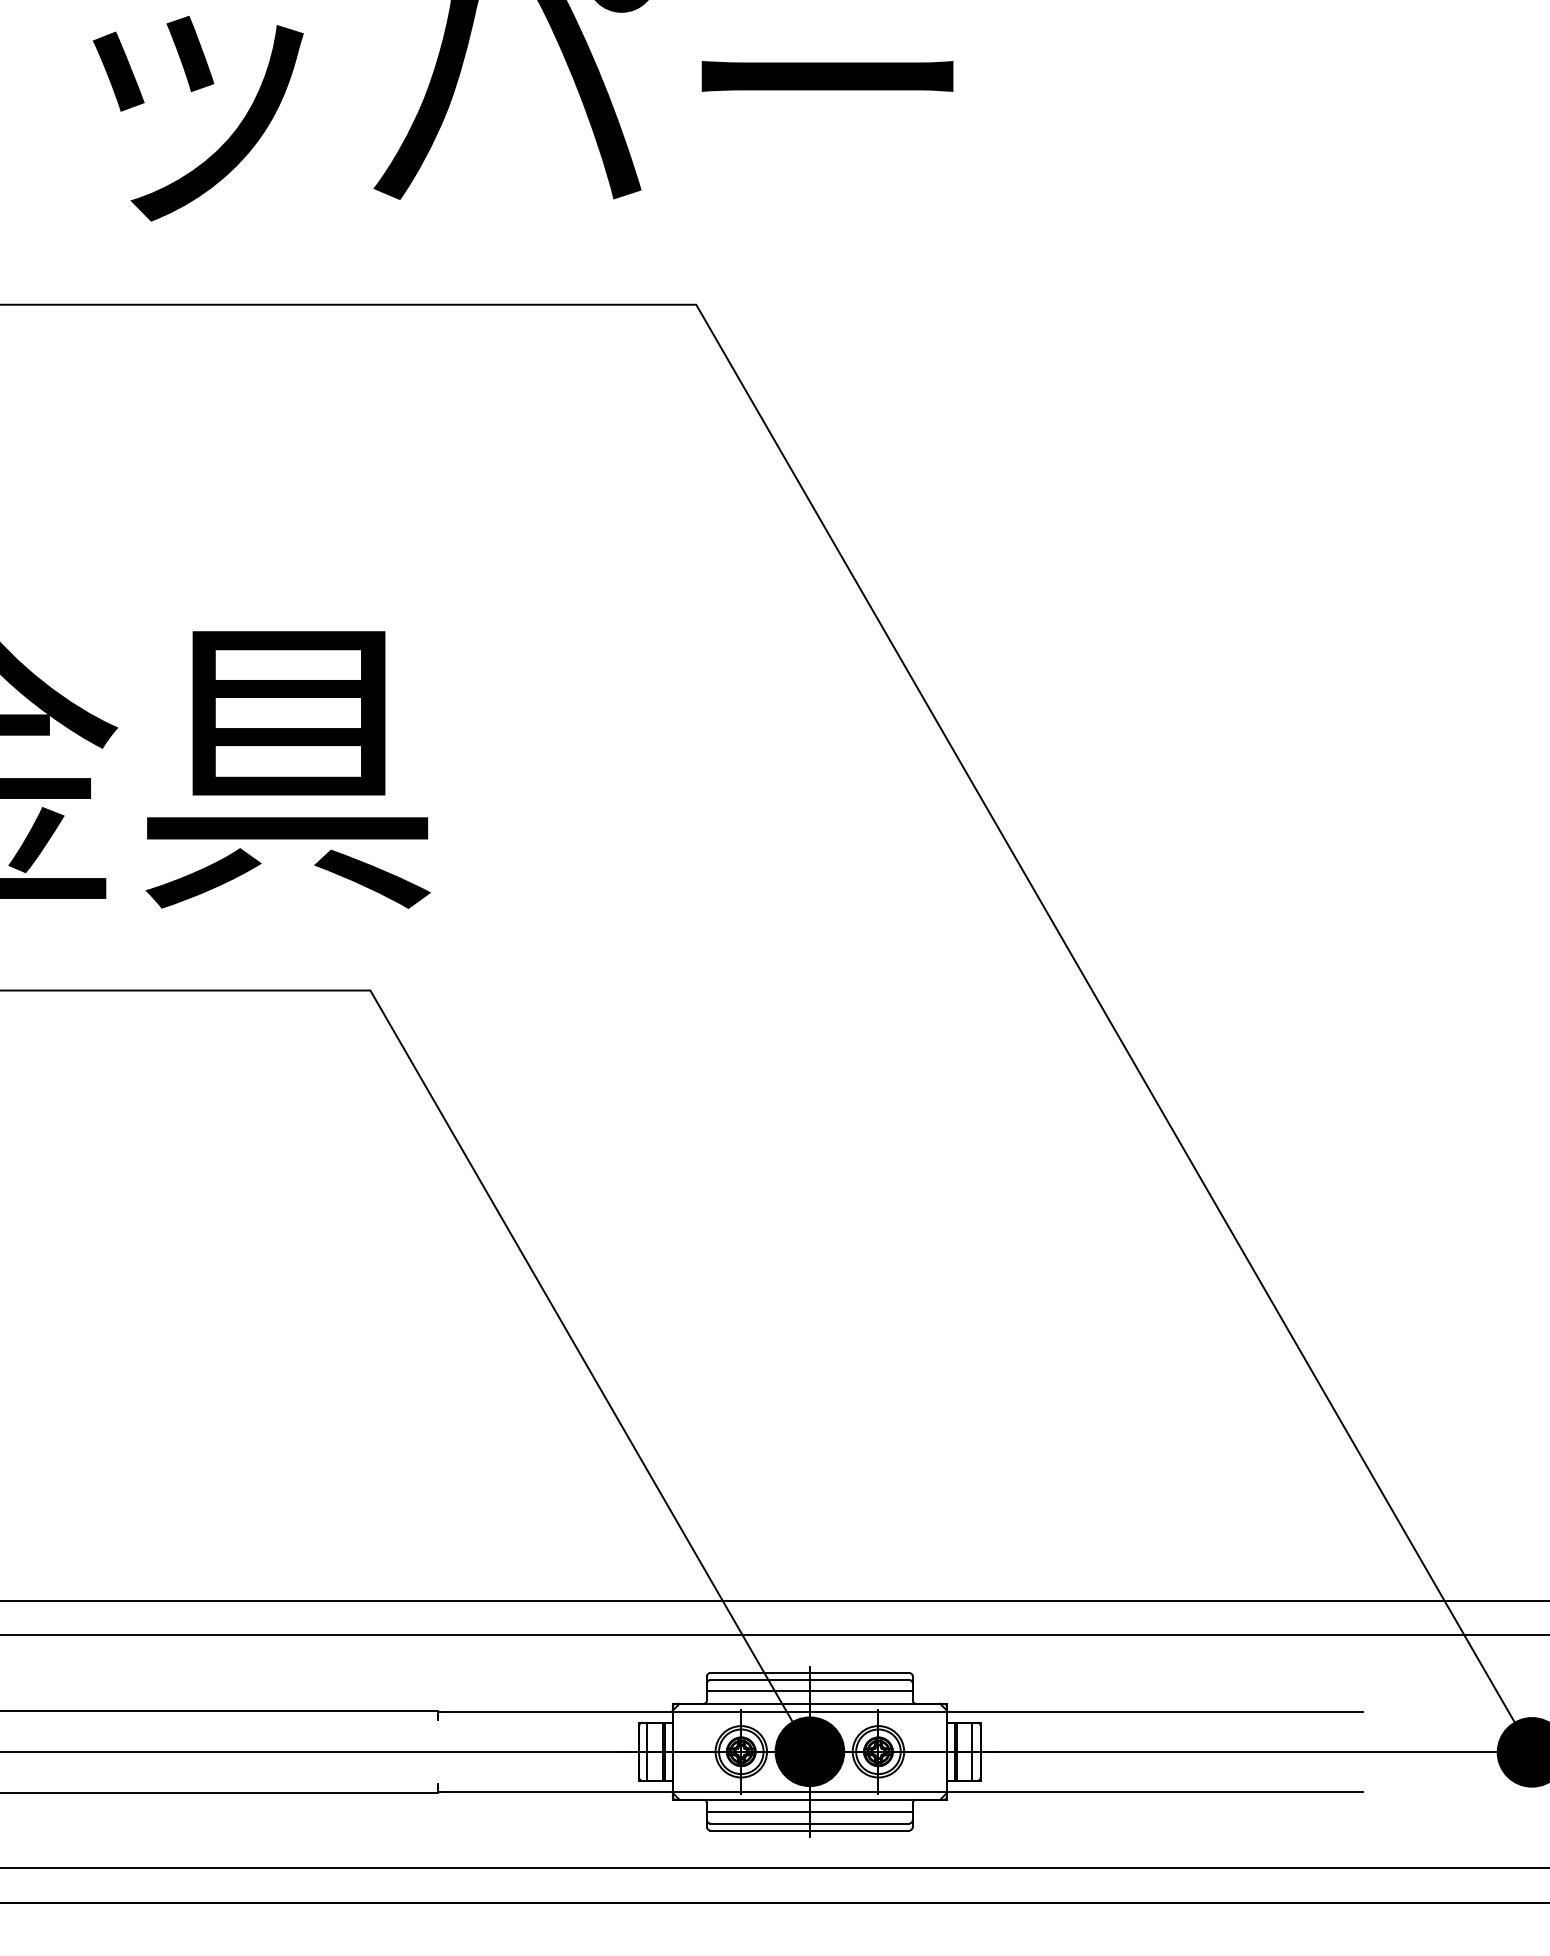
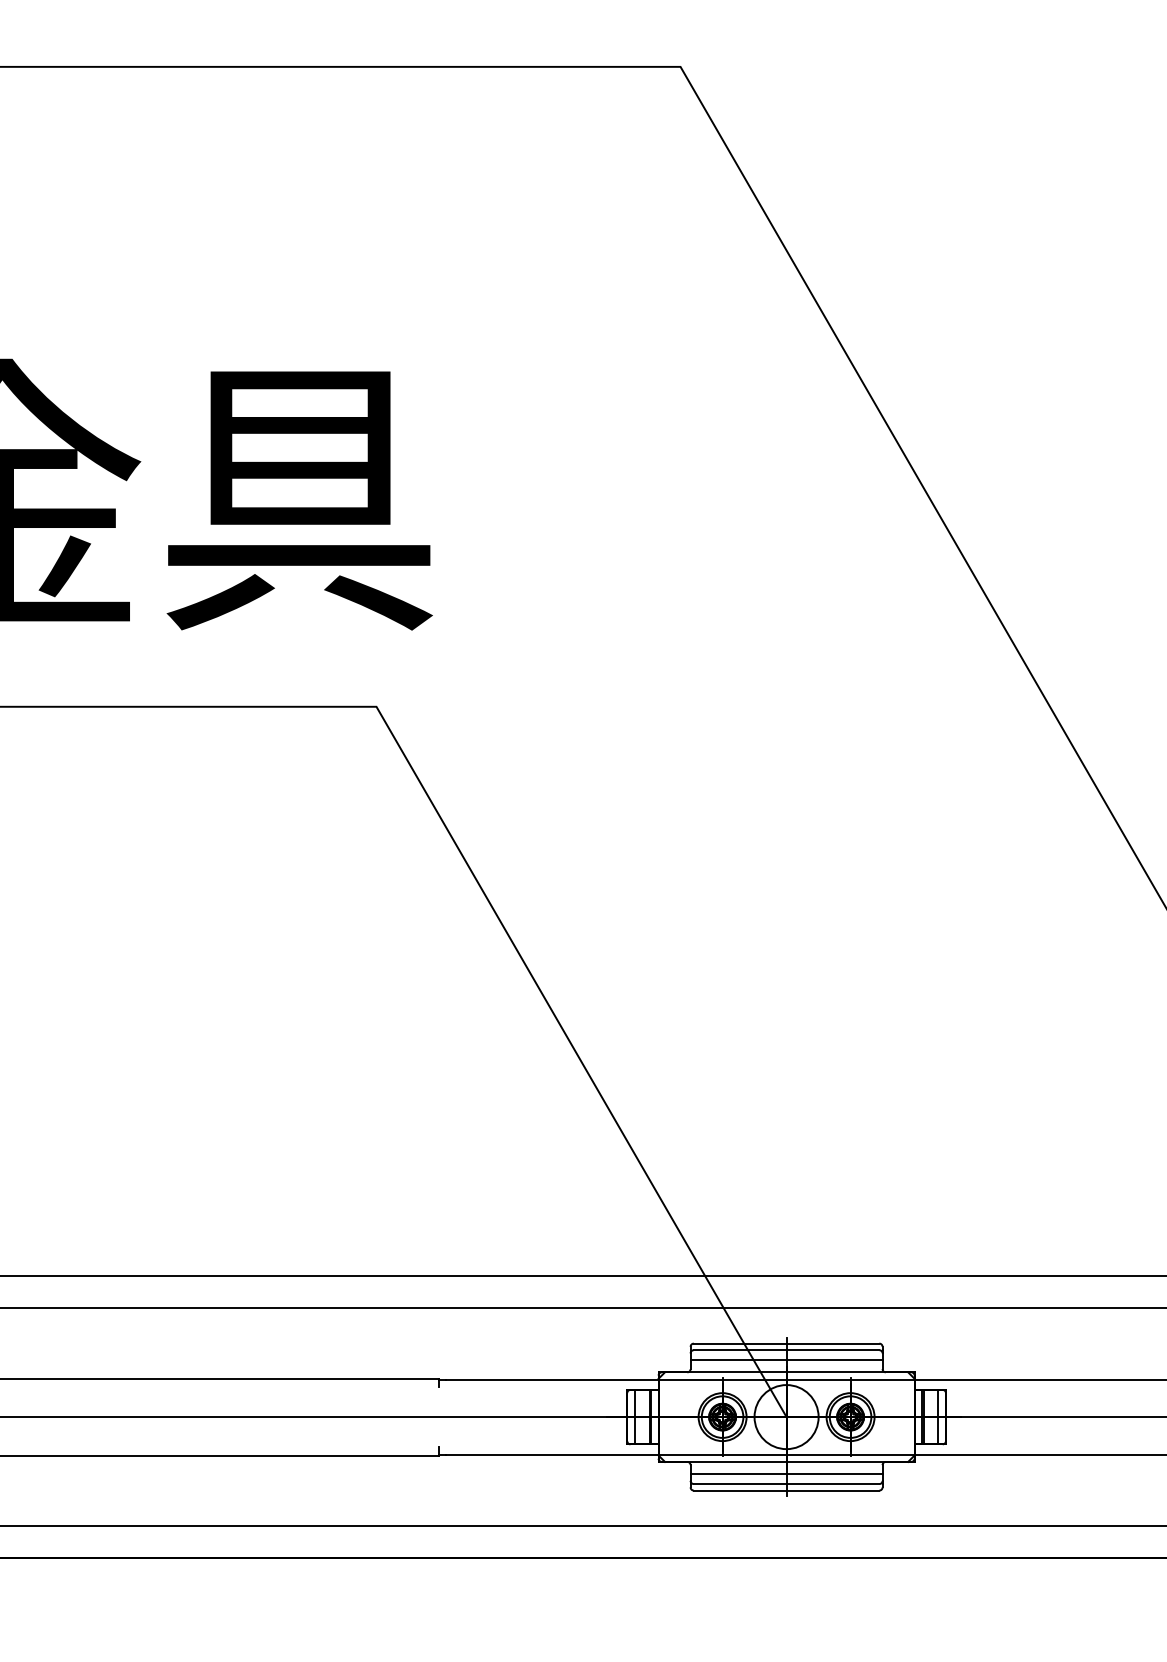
fill: (809, 1751) -> (786, 1416), removed

